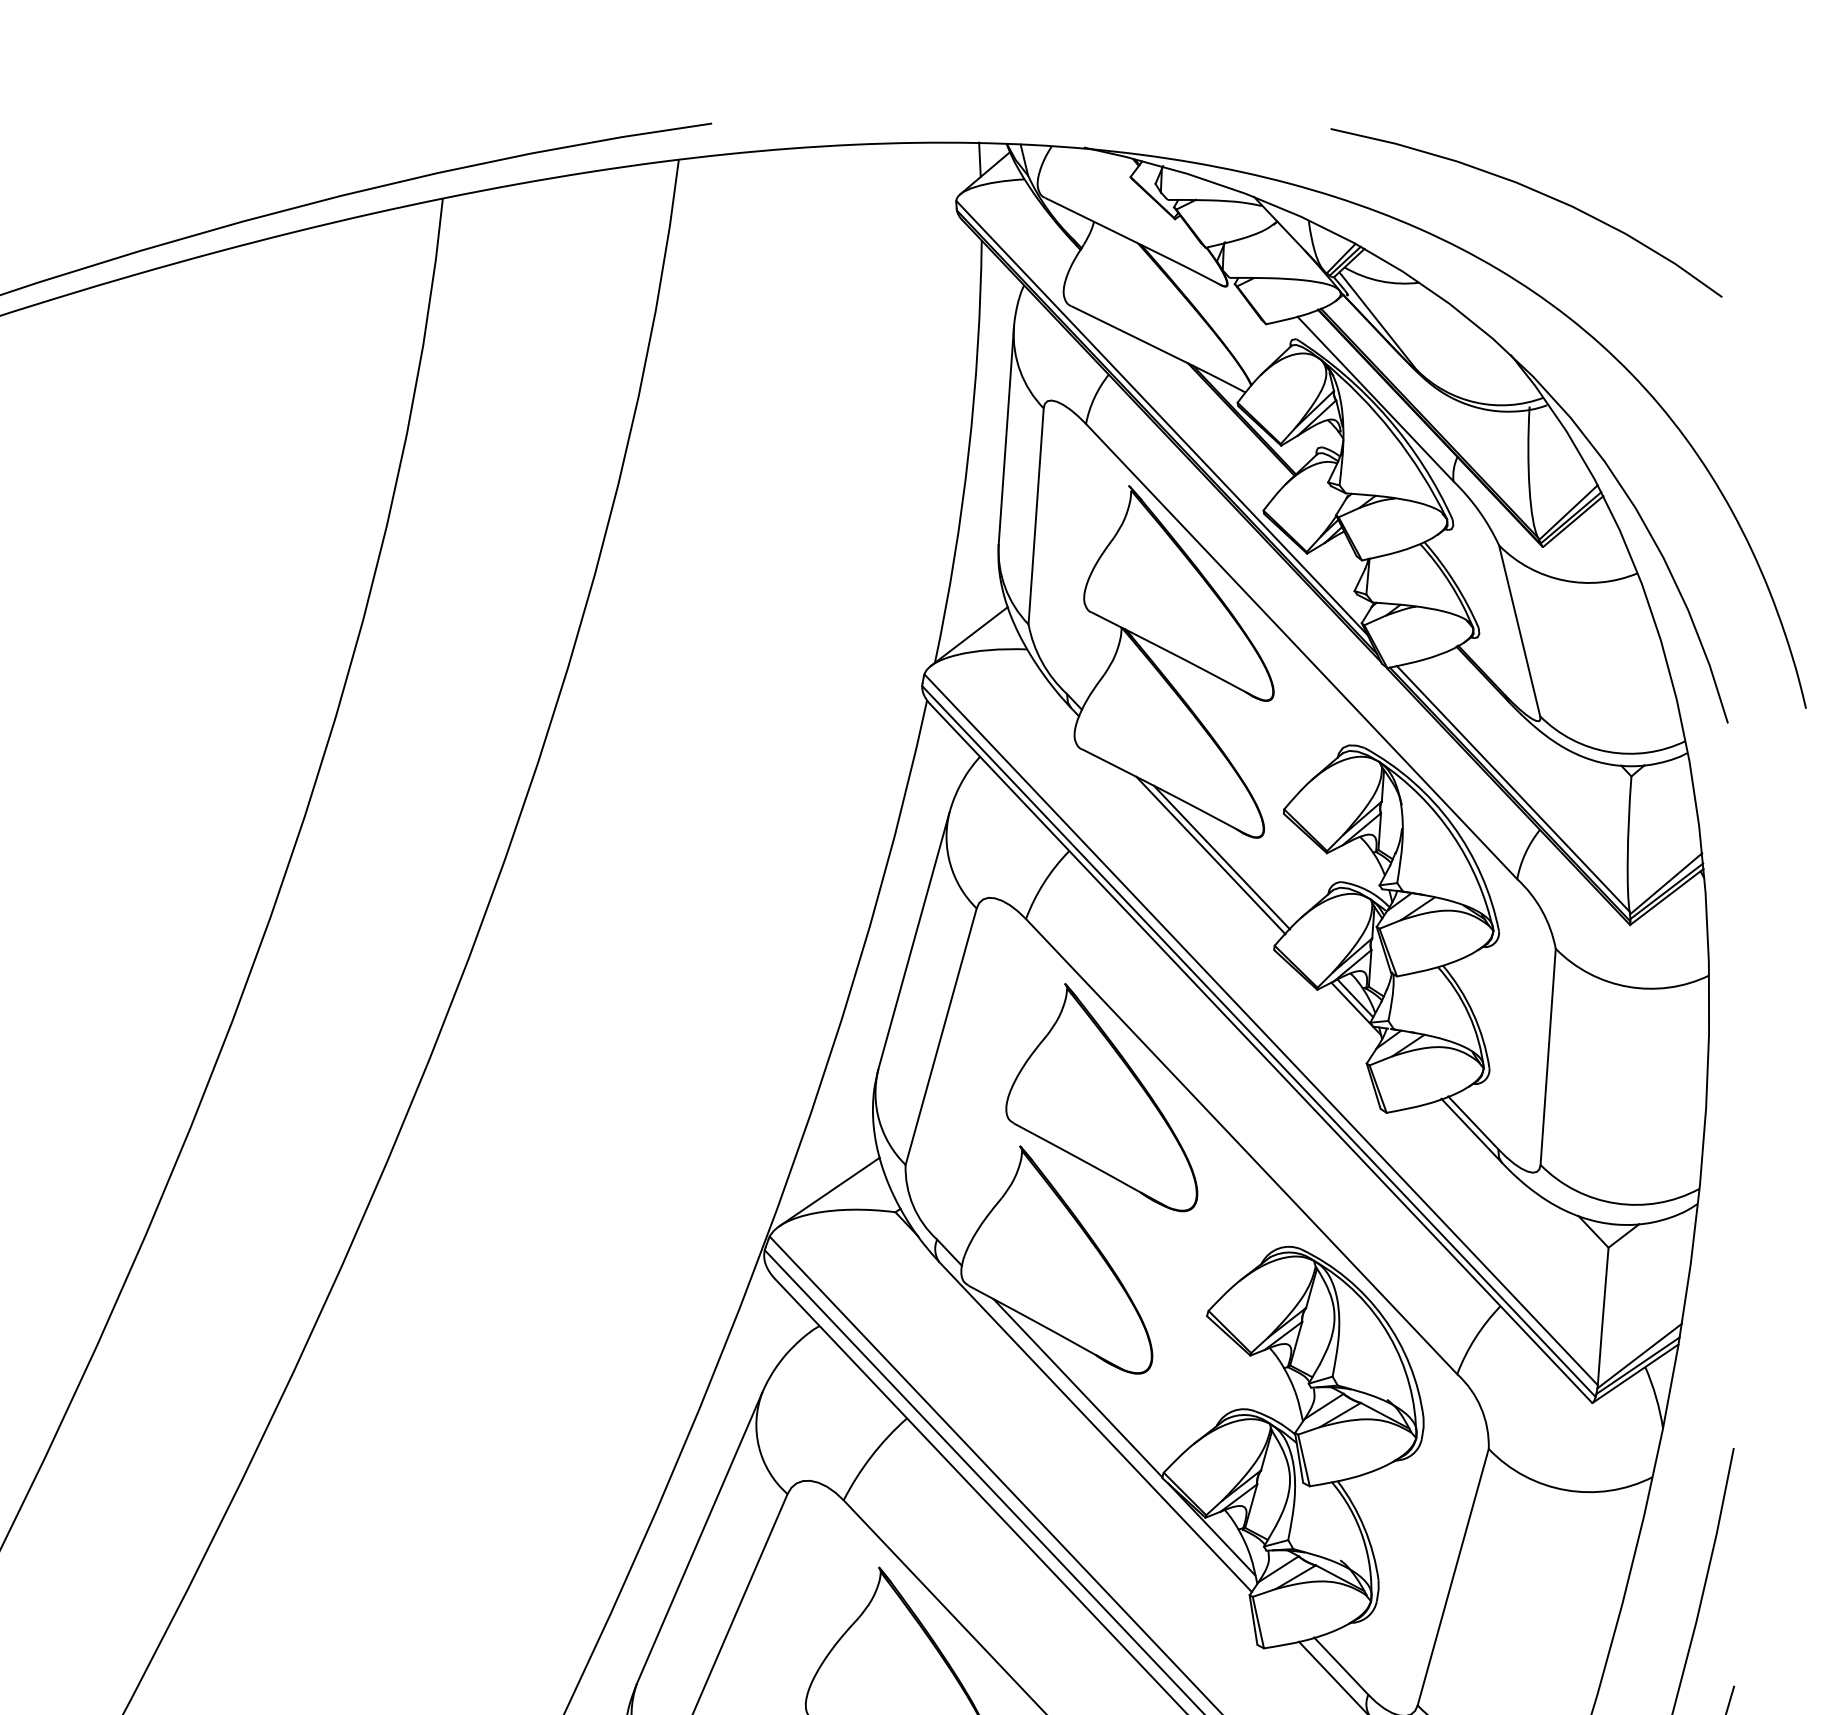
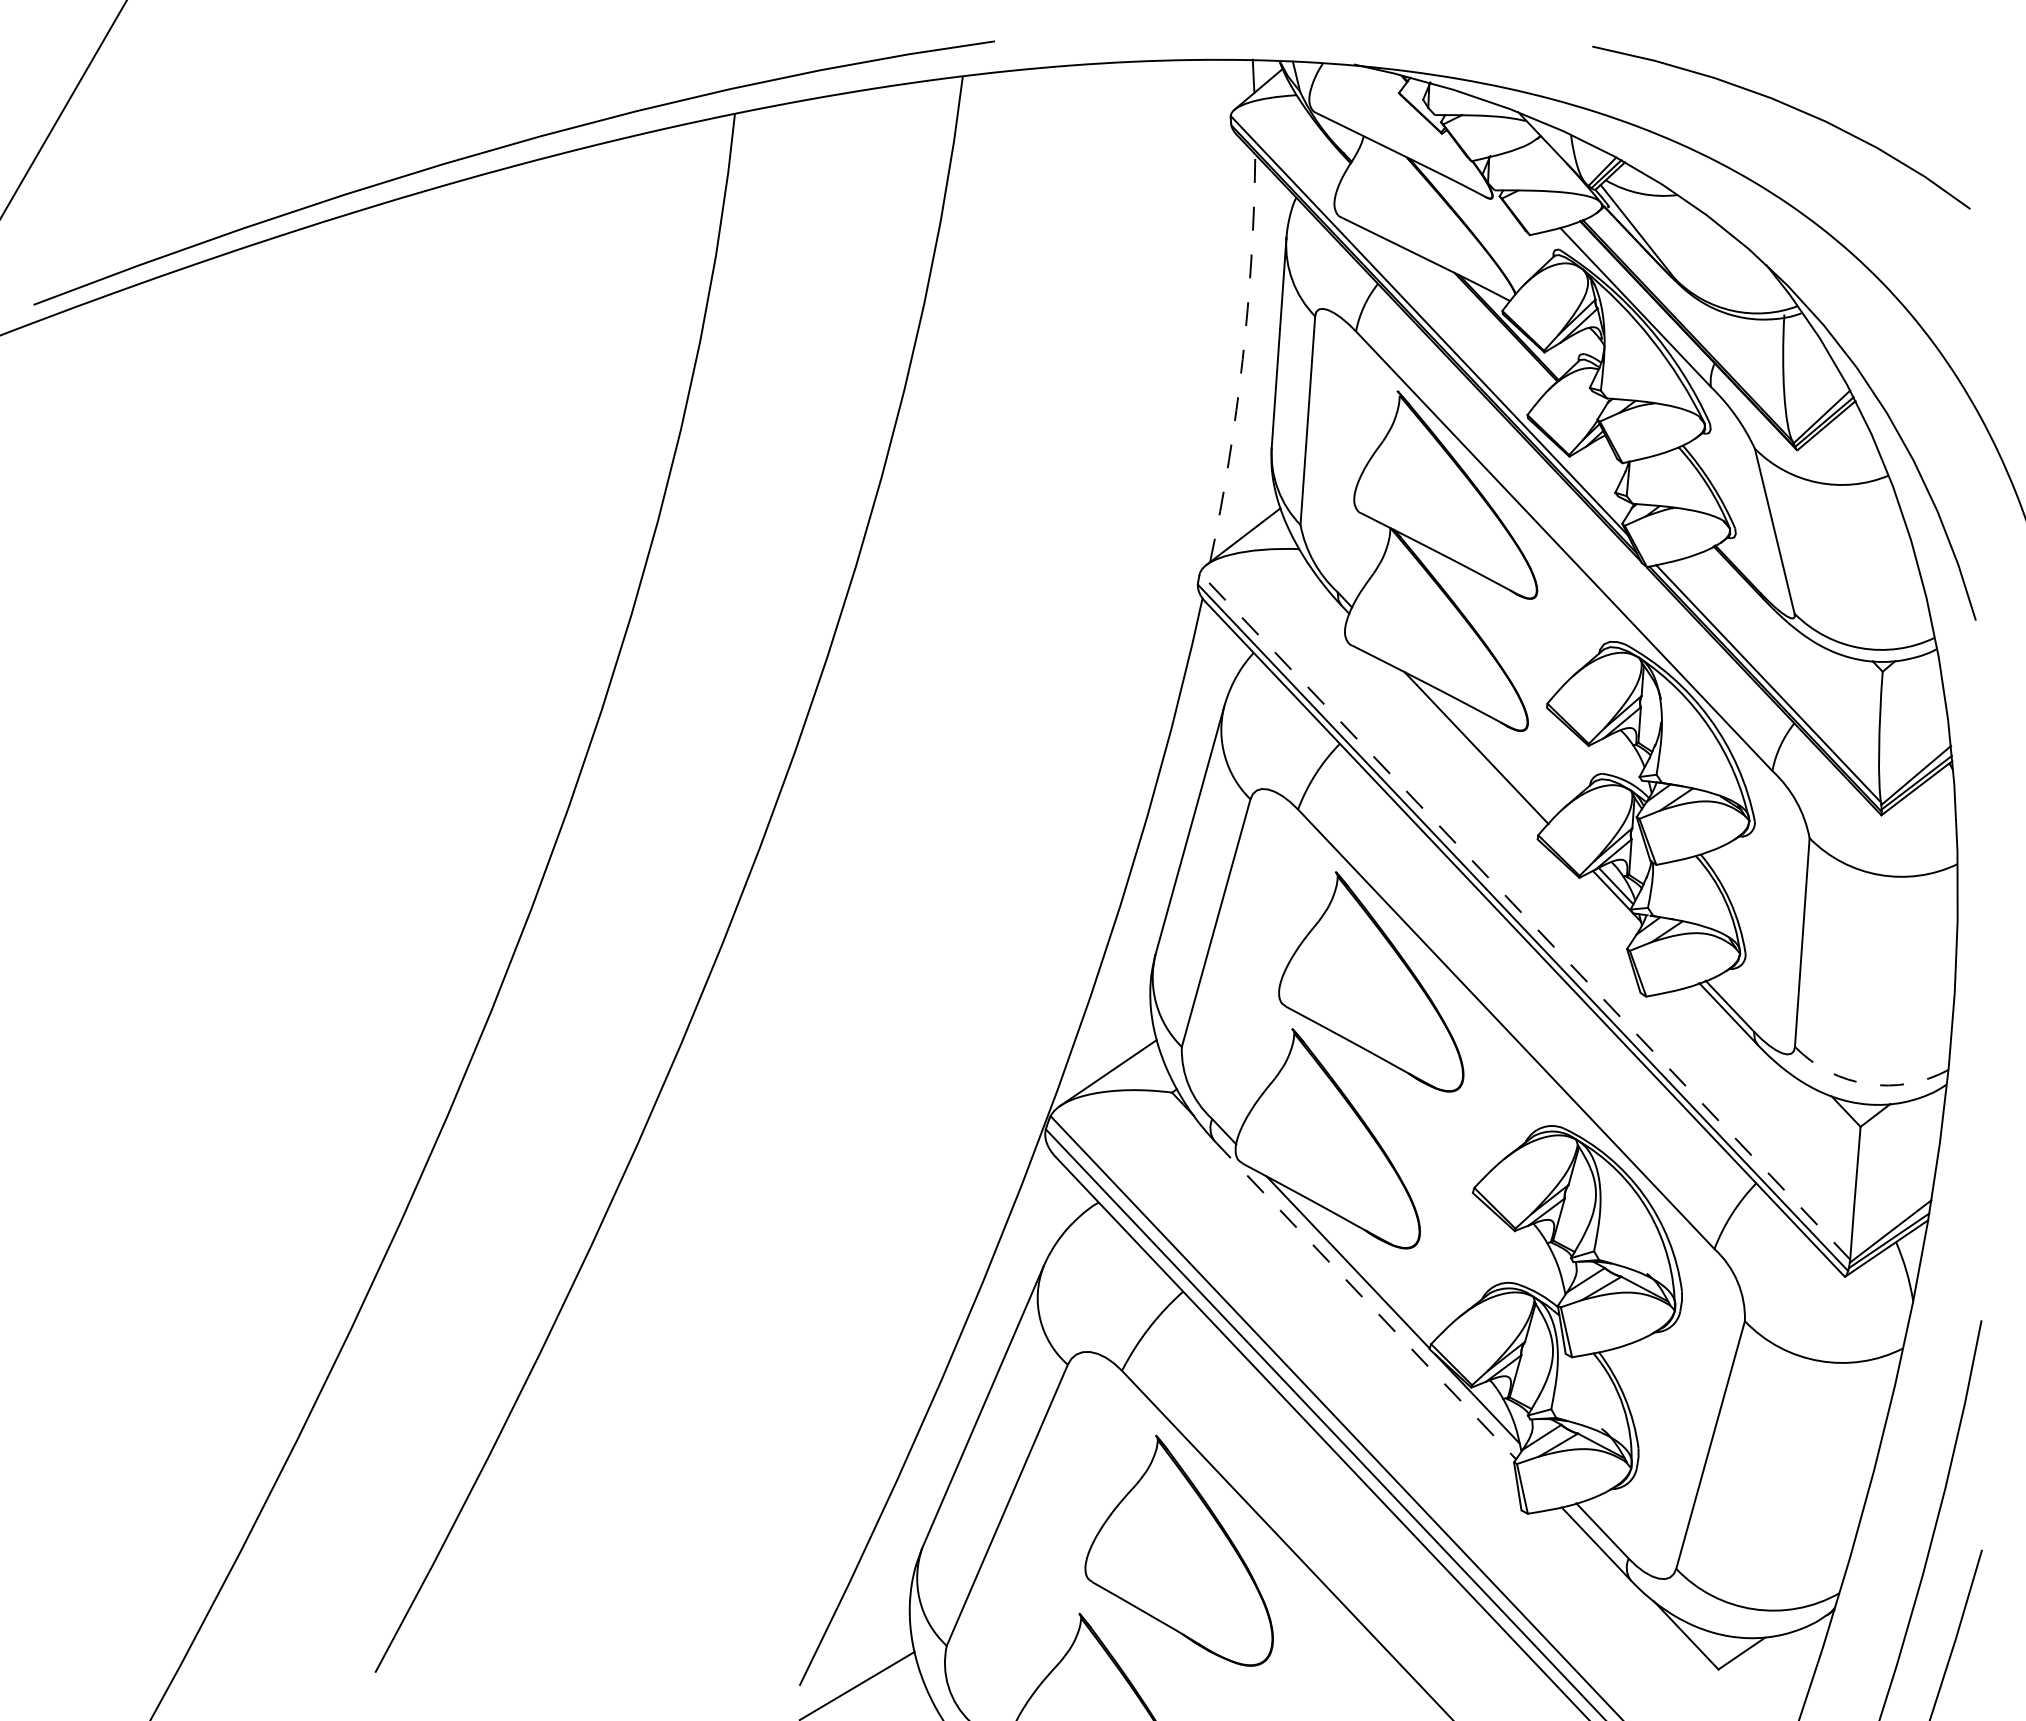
arc: (968, 453) -> (1242, 359), solid -> dashed
line: (1222, 856) -> (1487, 749), removed
line: (1261, 1029) -> (1525, 916), solid -> dashed
arc: (1615, 1203) -> (1867, 1084), solid -> dashed
line: (1095, 1427) -> (1365, 1300), solid -> dashed

